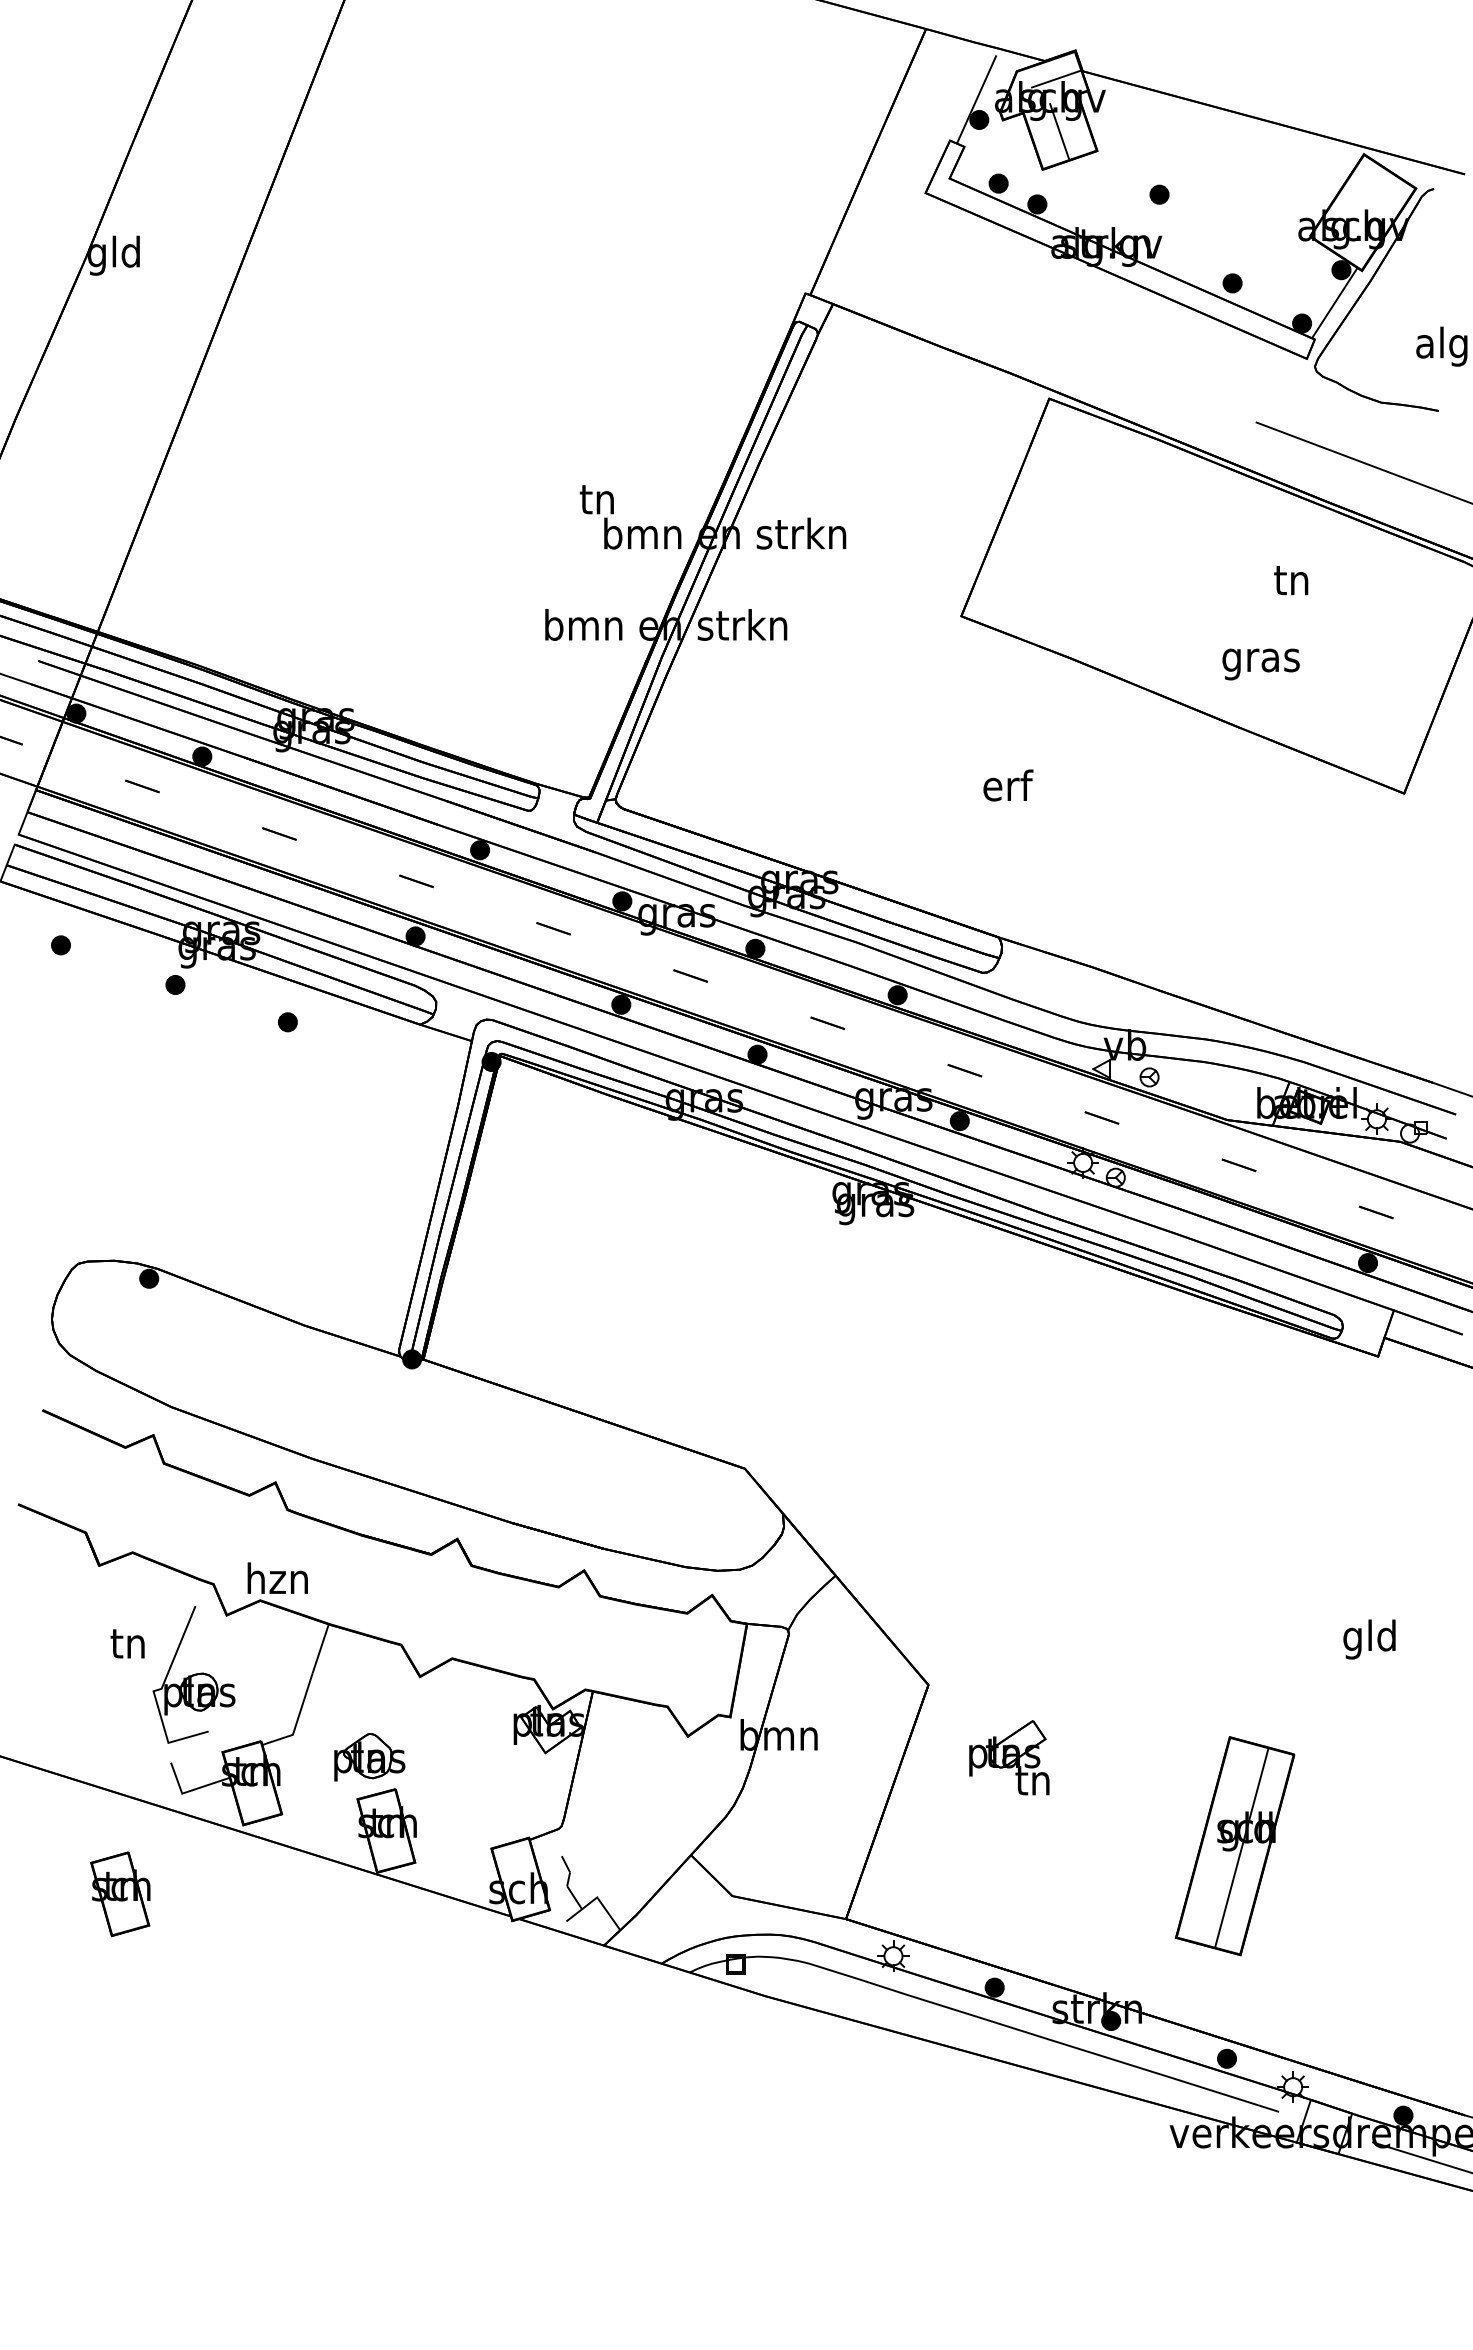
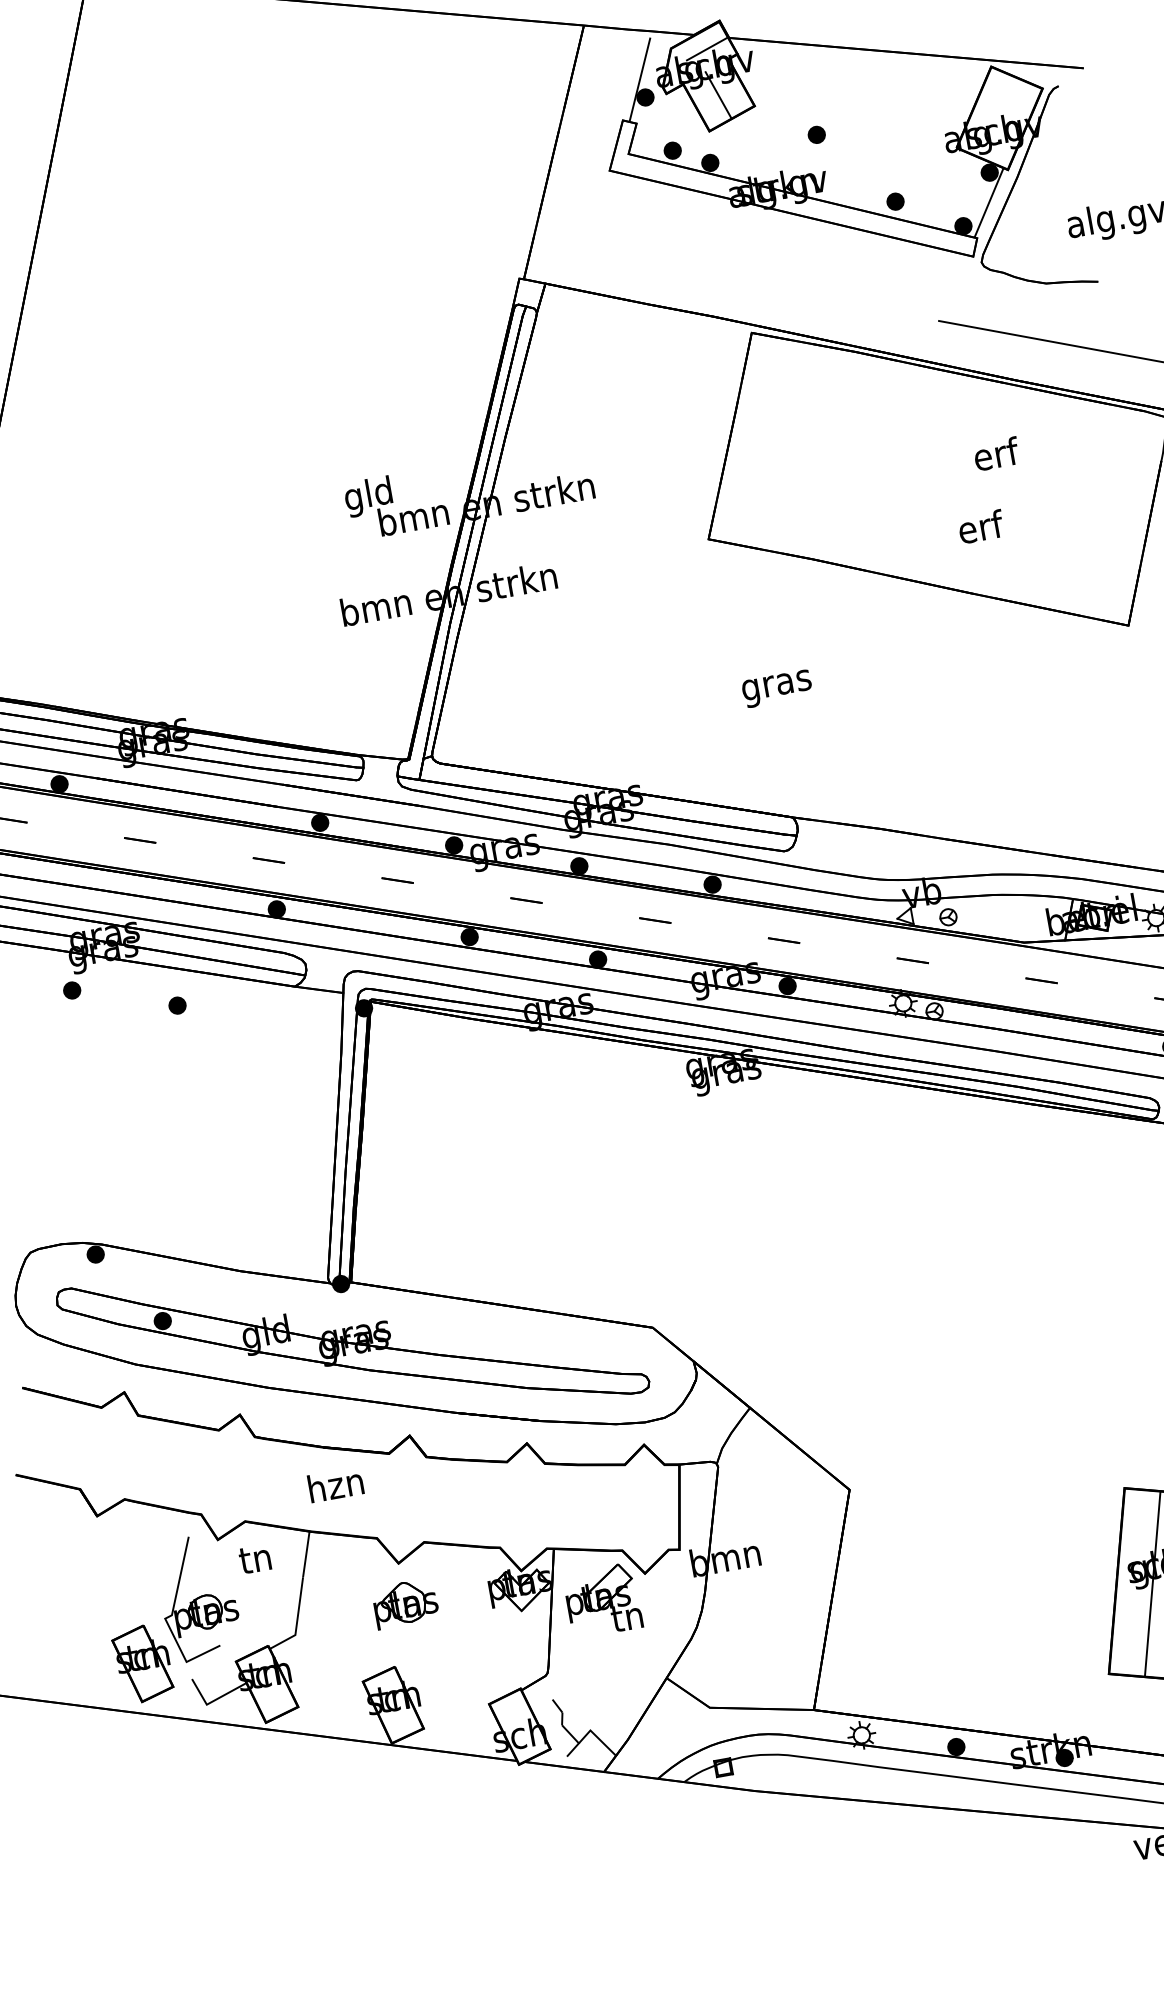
text: (597, 502) -> (368, 496), tn -> gld
text: (1293, 579) -> (996, 453), tn -> erf
text: (1260, 660) -> (980, 530), gras -> erf
text: (1006, 789) -> (776, 685), erf -> gras
part: (413, 1423) -> (352, 1340), added
text: (277, 1577) -> (335, 1484), moved
text: (127, 1643) -> (254, 1558), moved
part: (369, 1757) -> (405, 1604), moved
part: (1009, 1757) -> (602, 1600), moved
part: (120, 1894) -> (143, 1663), moved

